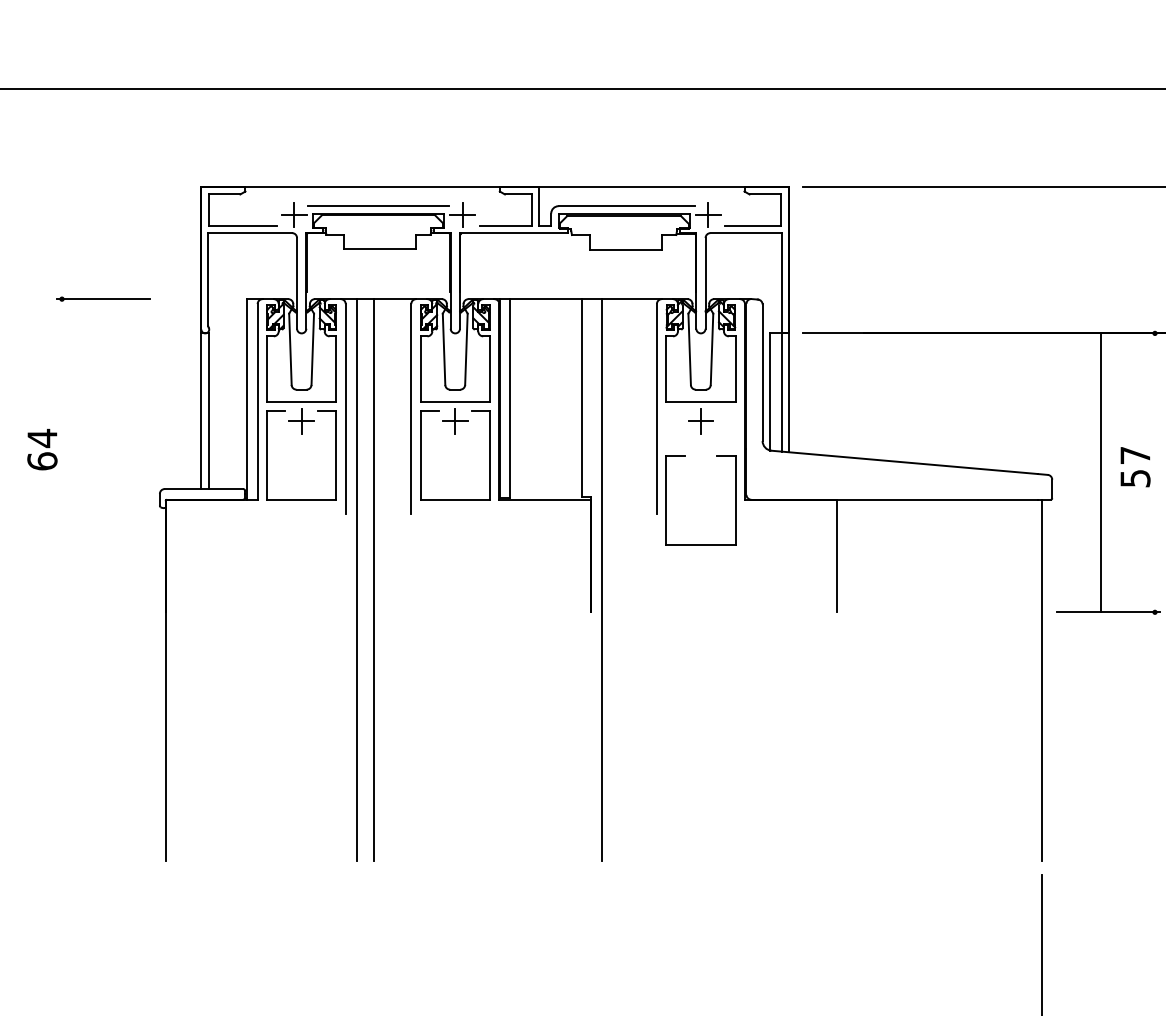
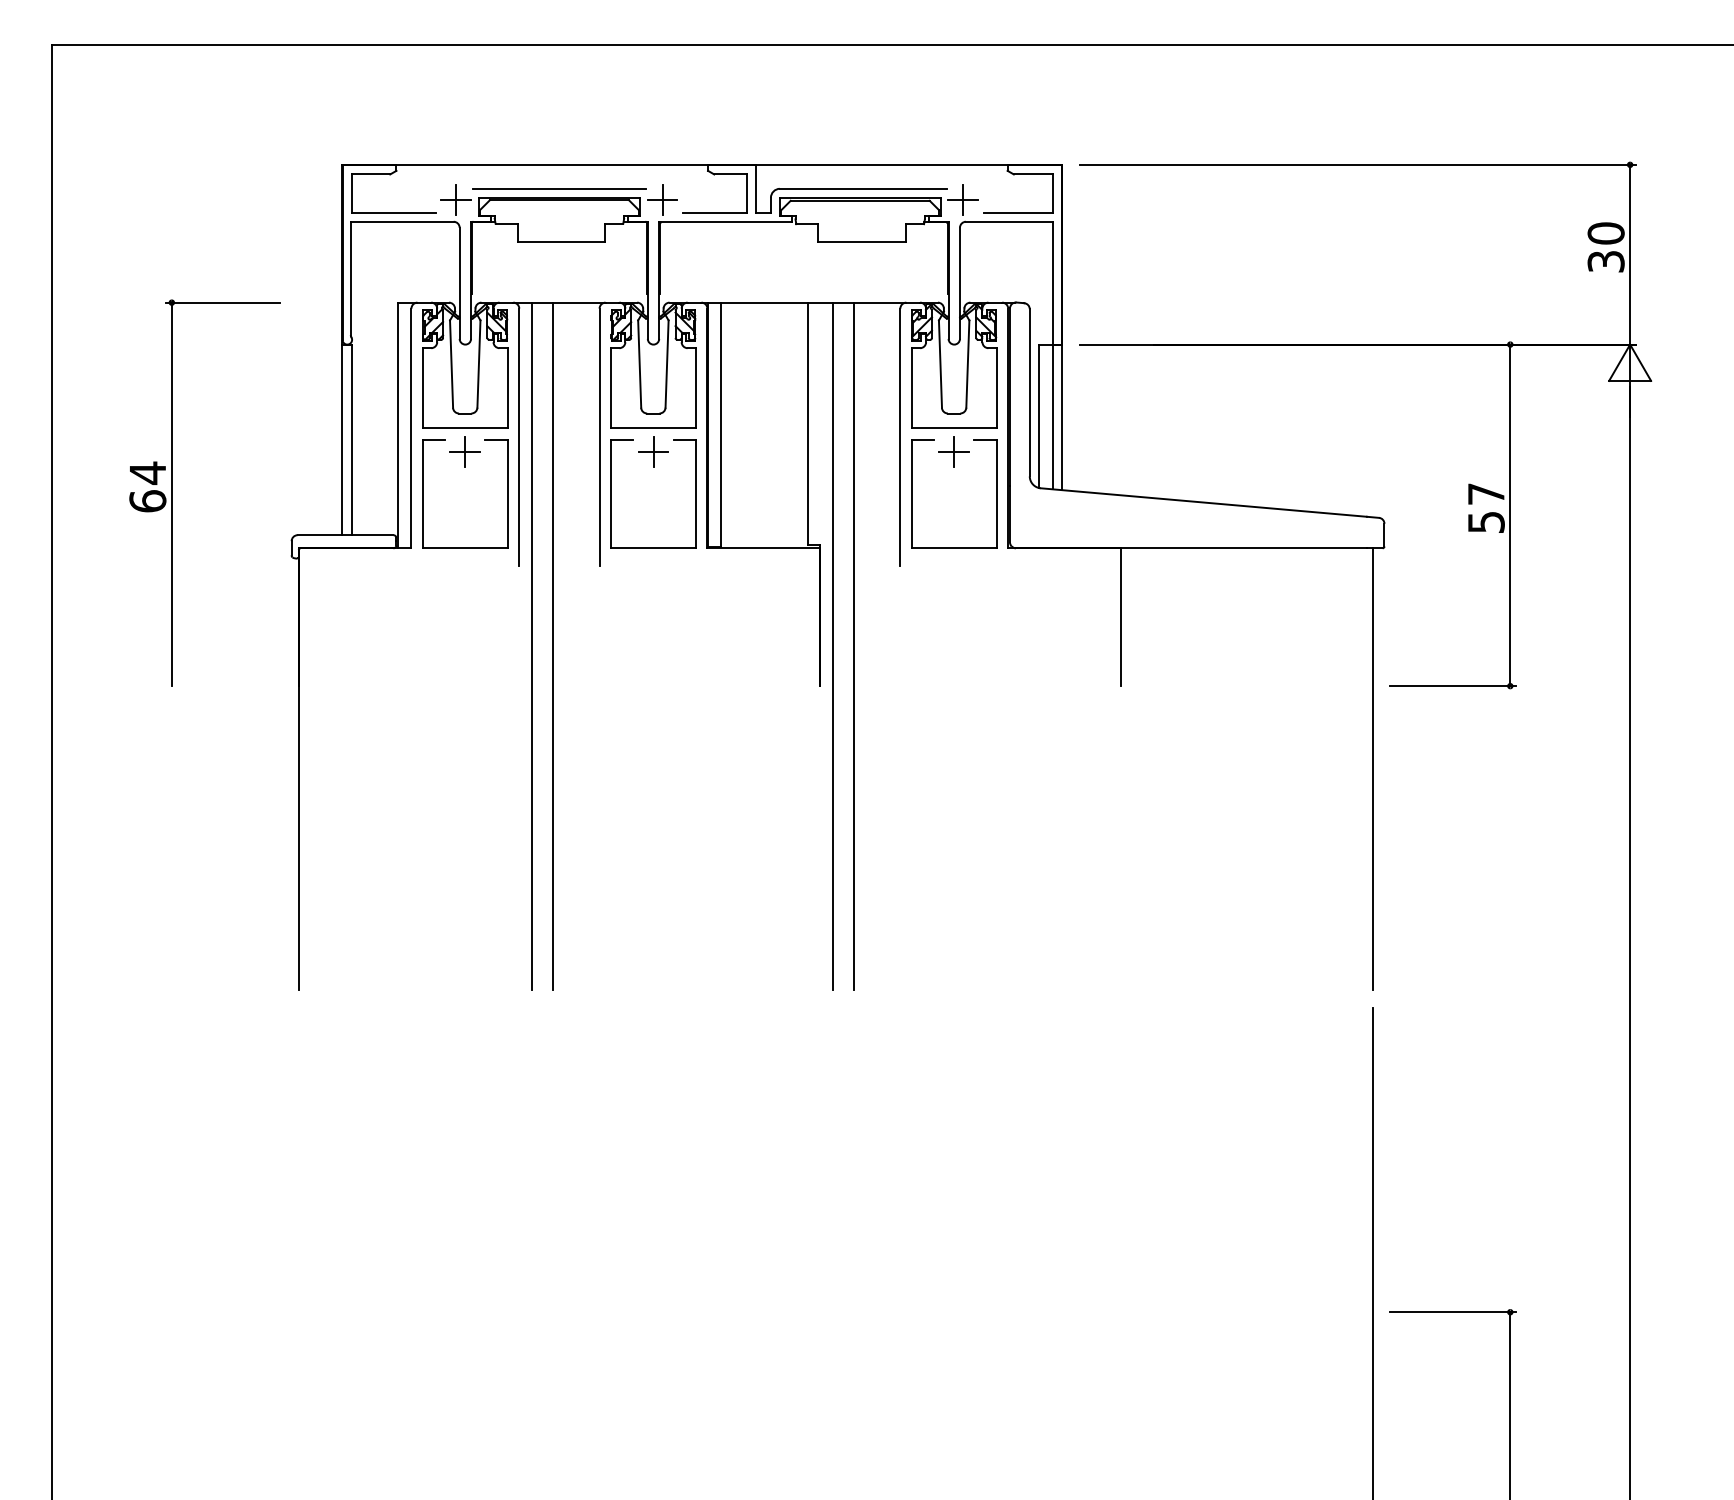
line: (61, 455) -> (171, 494), added
line: (1101, 472) -> (1510, 515), moved
part: (666, 499) -> (912, 493), moved
line: (619, 579) -> (854, 646), added

